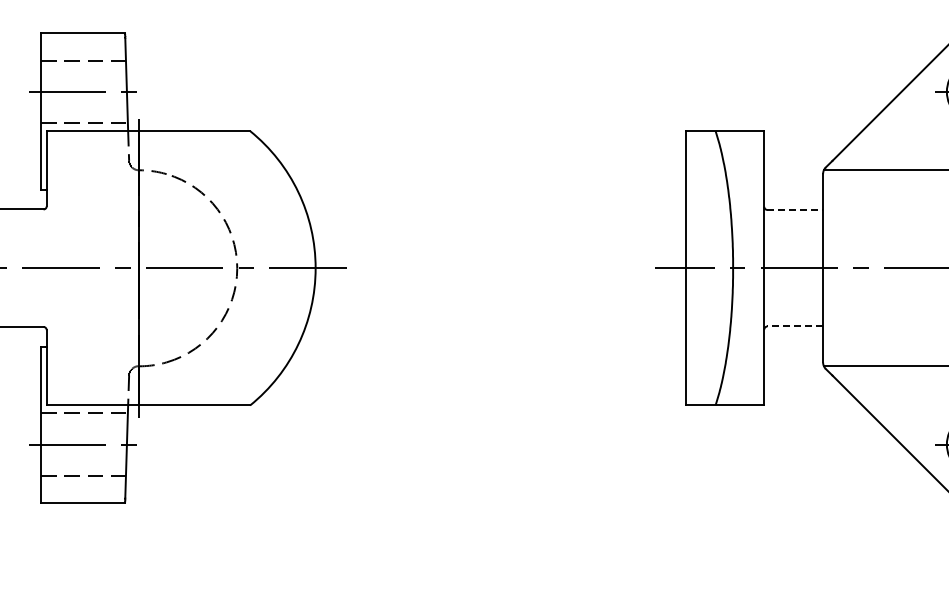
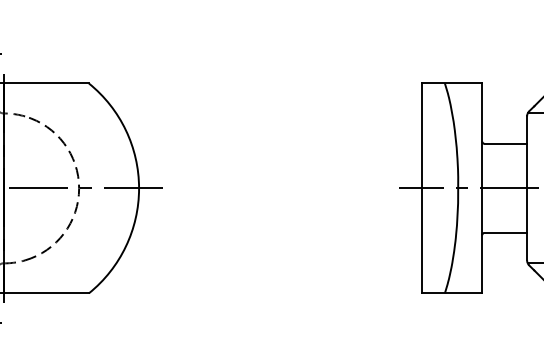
line: (795, 210) -> (506, 144), dashed -> solid
line: (795, 326) -> (506, 232), dashed -> solid

